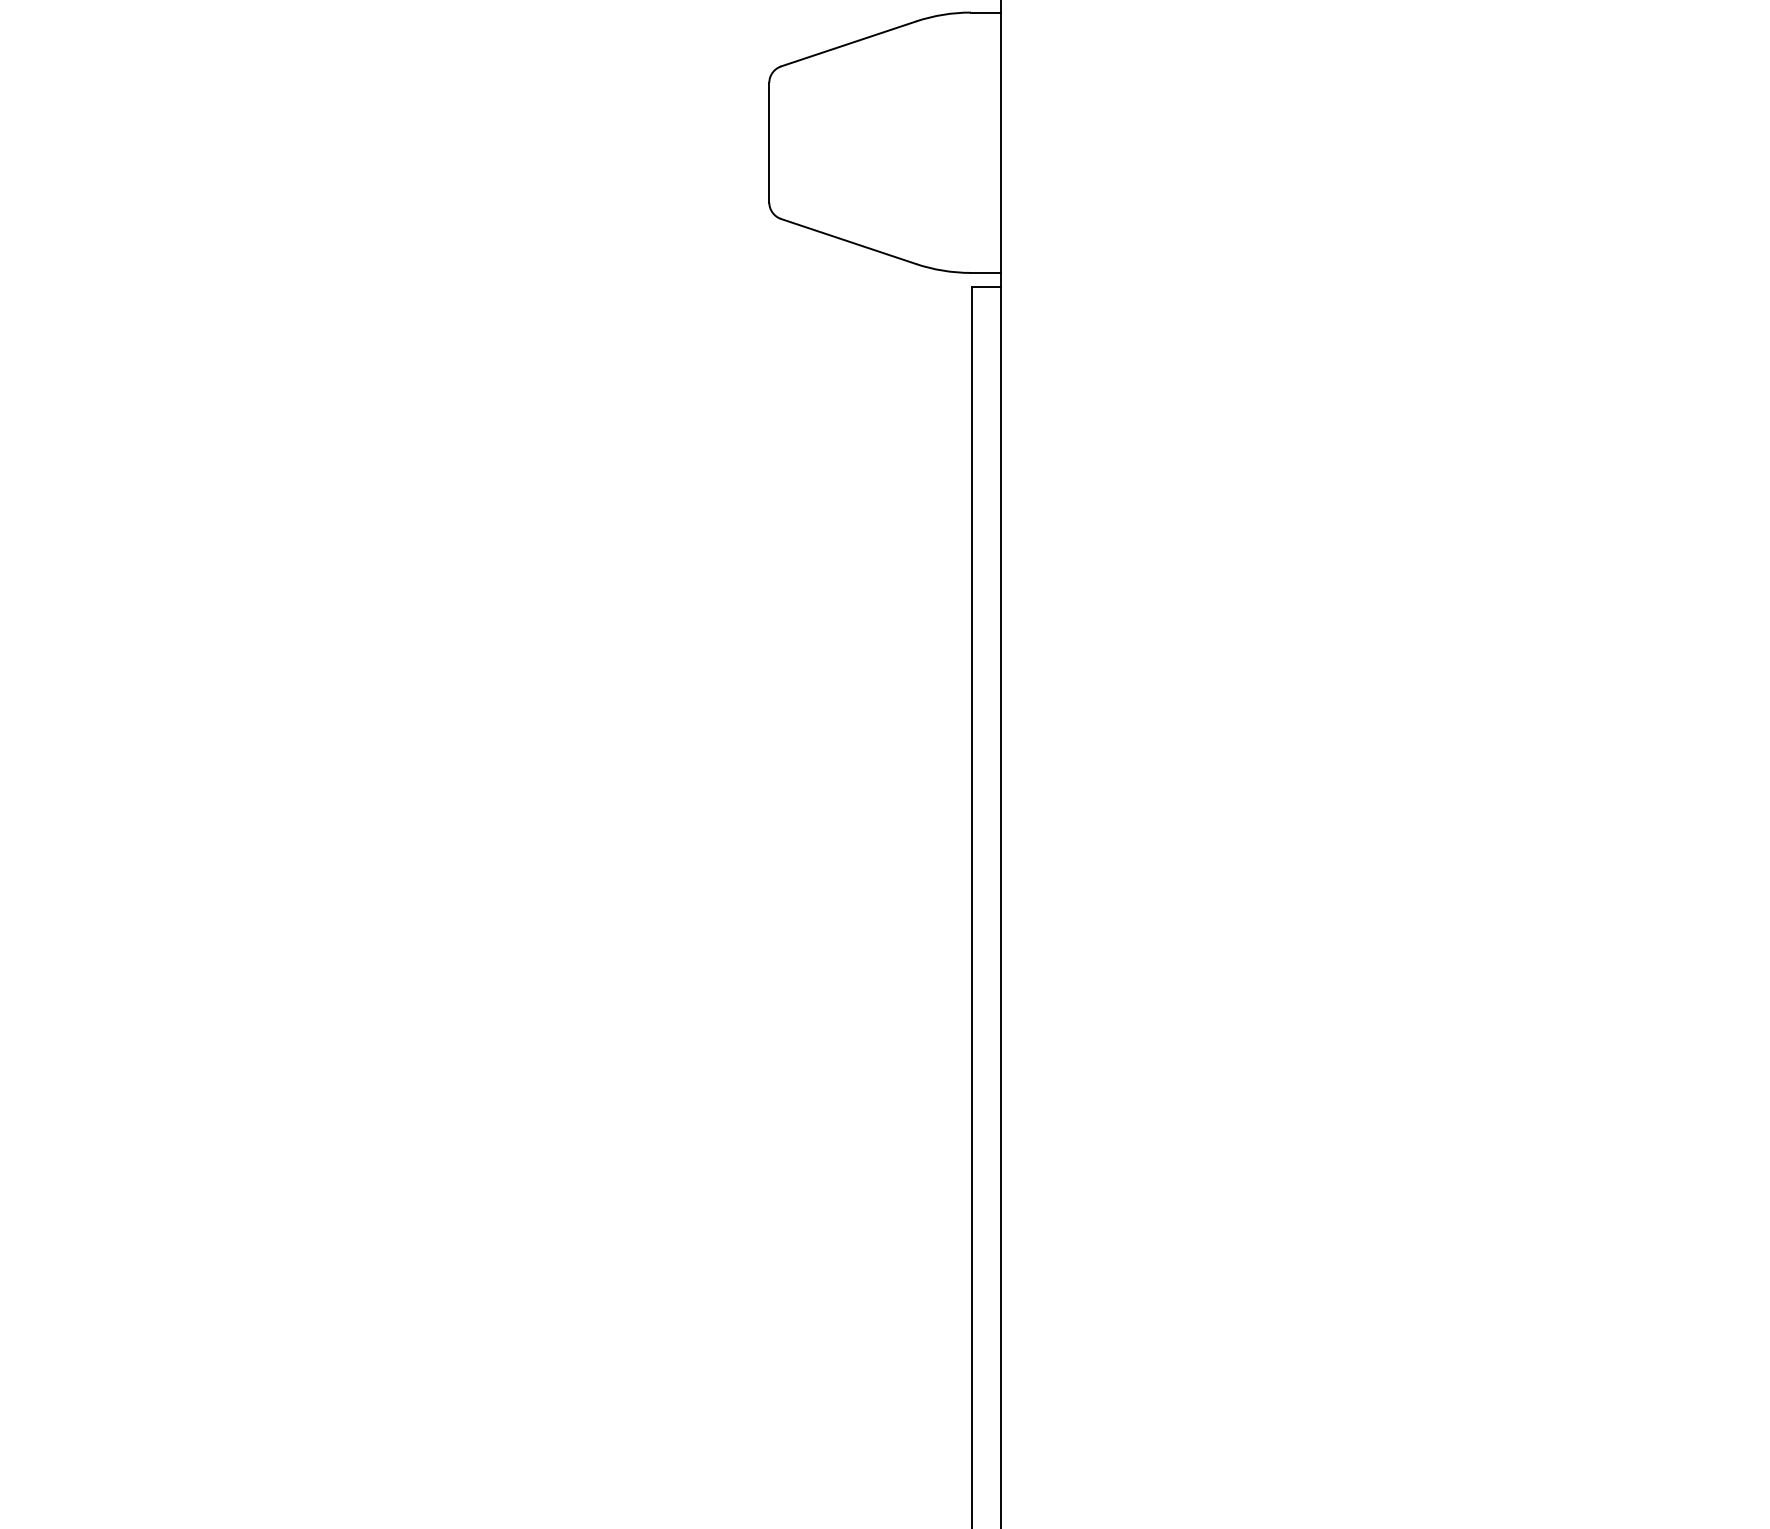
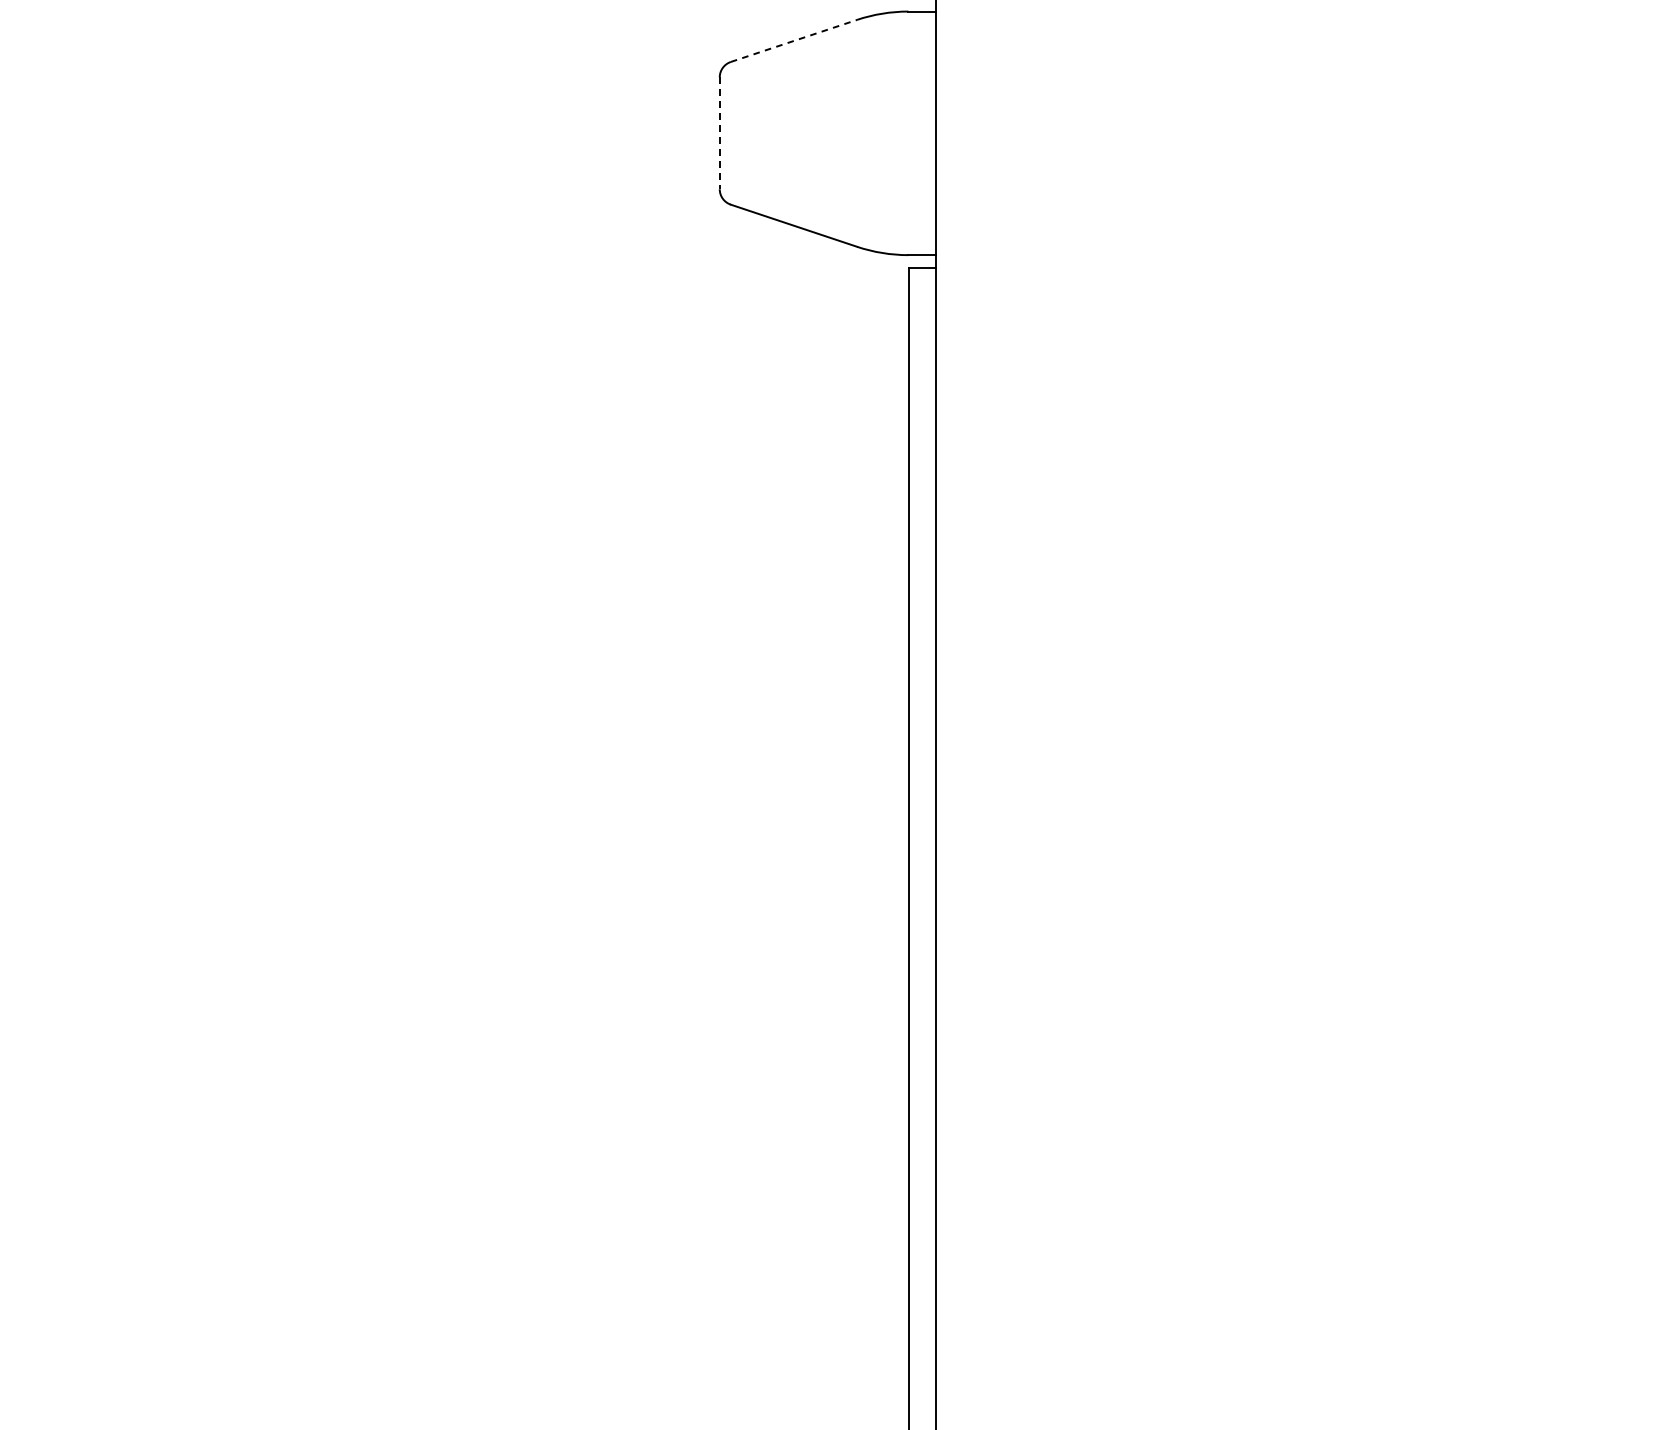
line: (849, 43) -> (794, 40), solid -> dashed
line: (769, 142) -> (719, 133), solid -> dashed

